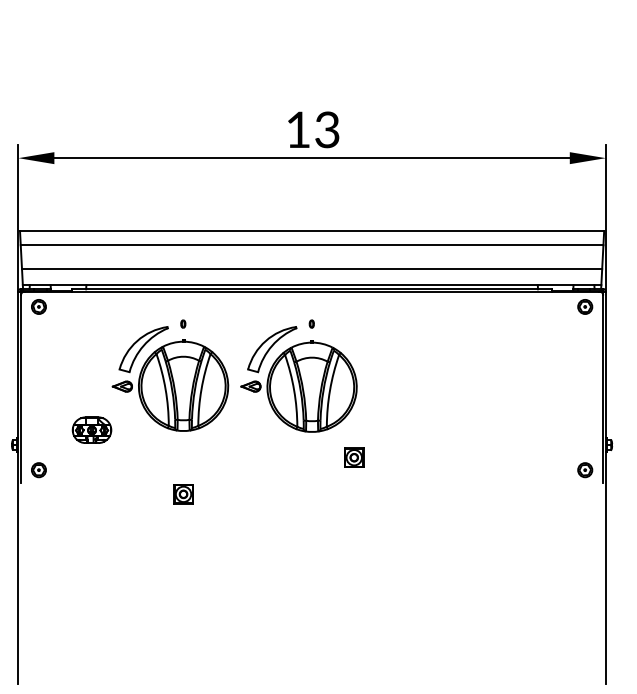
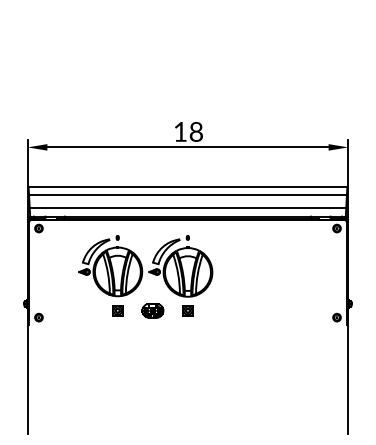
text: (325, 129) -> (195, 131), 13 -> 18
part: (91, 429) -> (152, 310), moved
part: (353, 457) -> (187, 310), moved
part: (182, 493) -> (117, 310), moved

